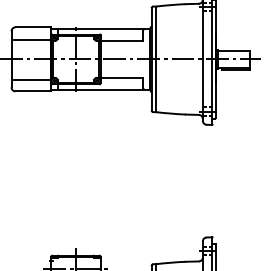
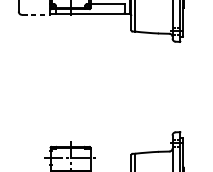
line: (31, 80) -> (34, 6), removed
line: (33, 91) -> (36, 14), solid -> dashed

